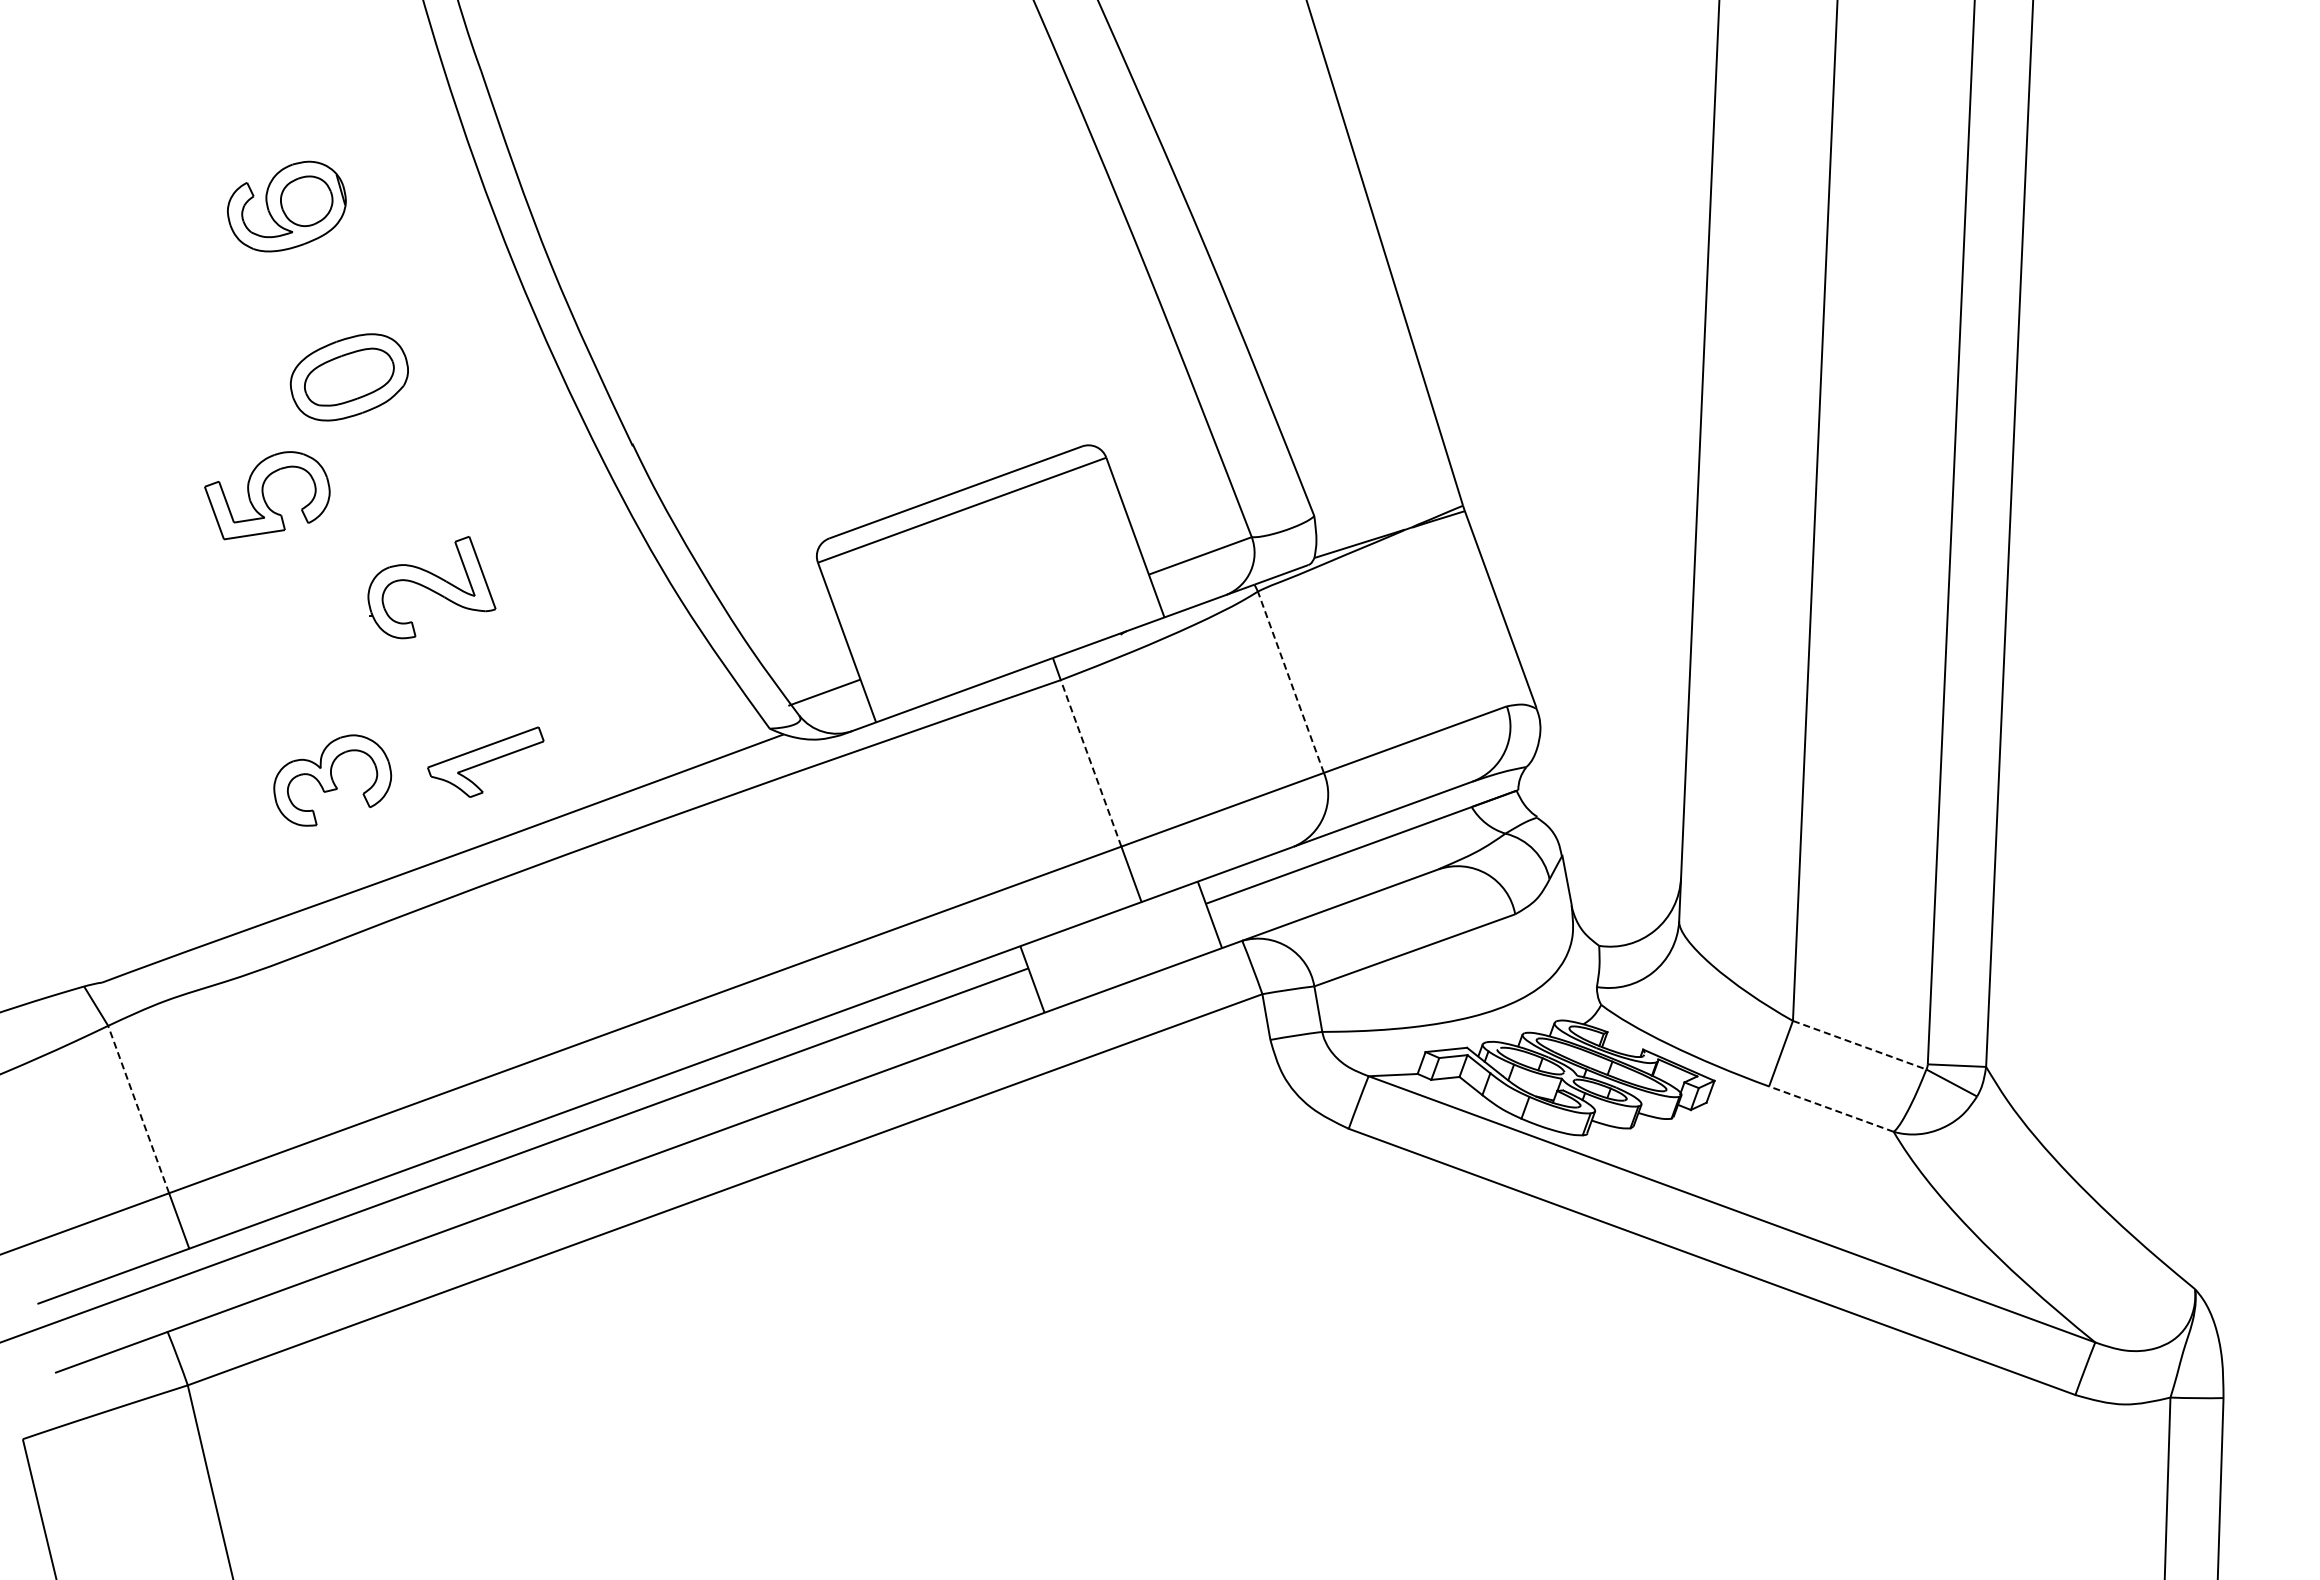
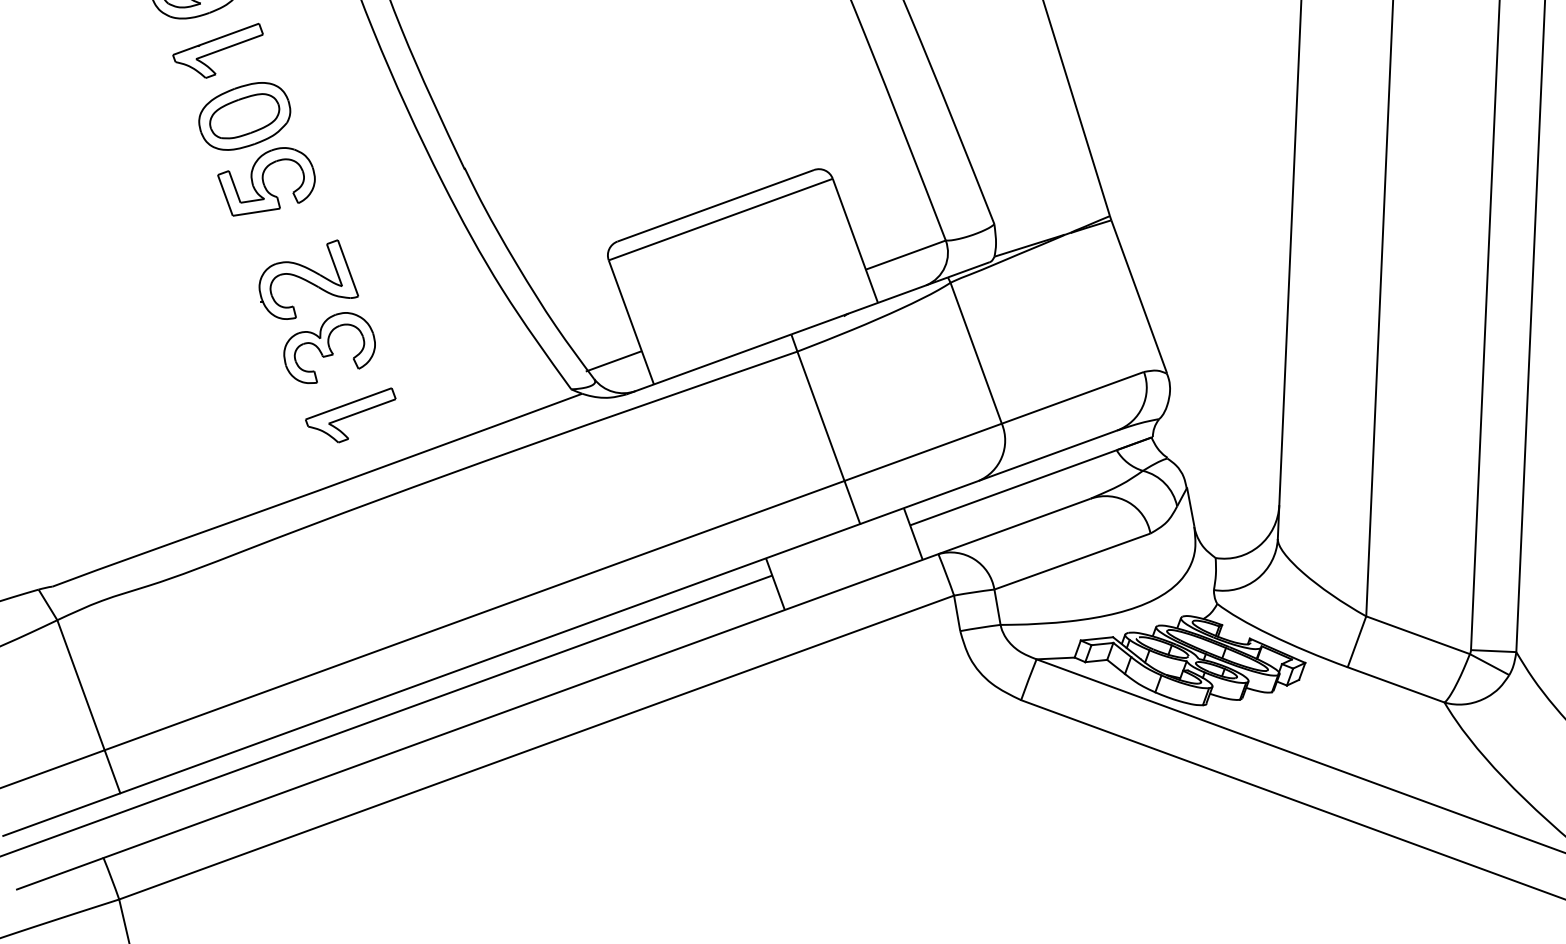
part: (314, 292) -> (217, 50), added
part: (267, 495) -> (266, 181), moved
line: (1290, 681) -> (975, 352), dashed -> solid
line: (1091, 763) -> (821, 416), dashed -> solid
part: (332, 780) -> (329, 348), moved
line: (1860, 1045) -> (1418, 635), dashed -> solid
line: (1830, 1108) -> (1395, 684), dashed -> solid
line: (138, 1109) -> (80, 685), dashed -> solid

